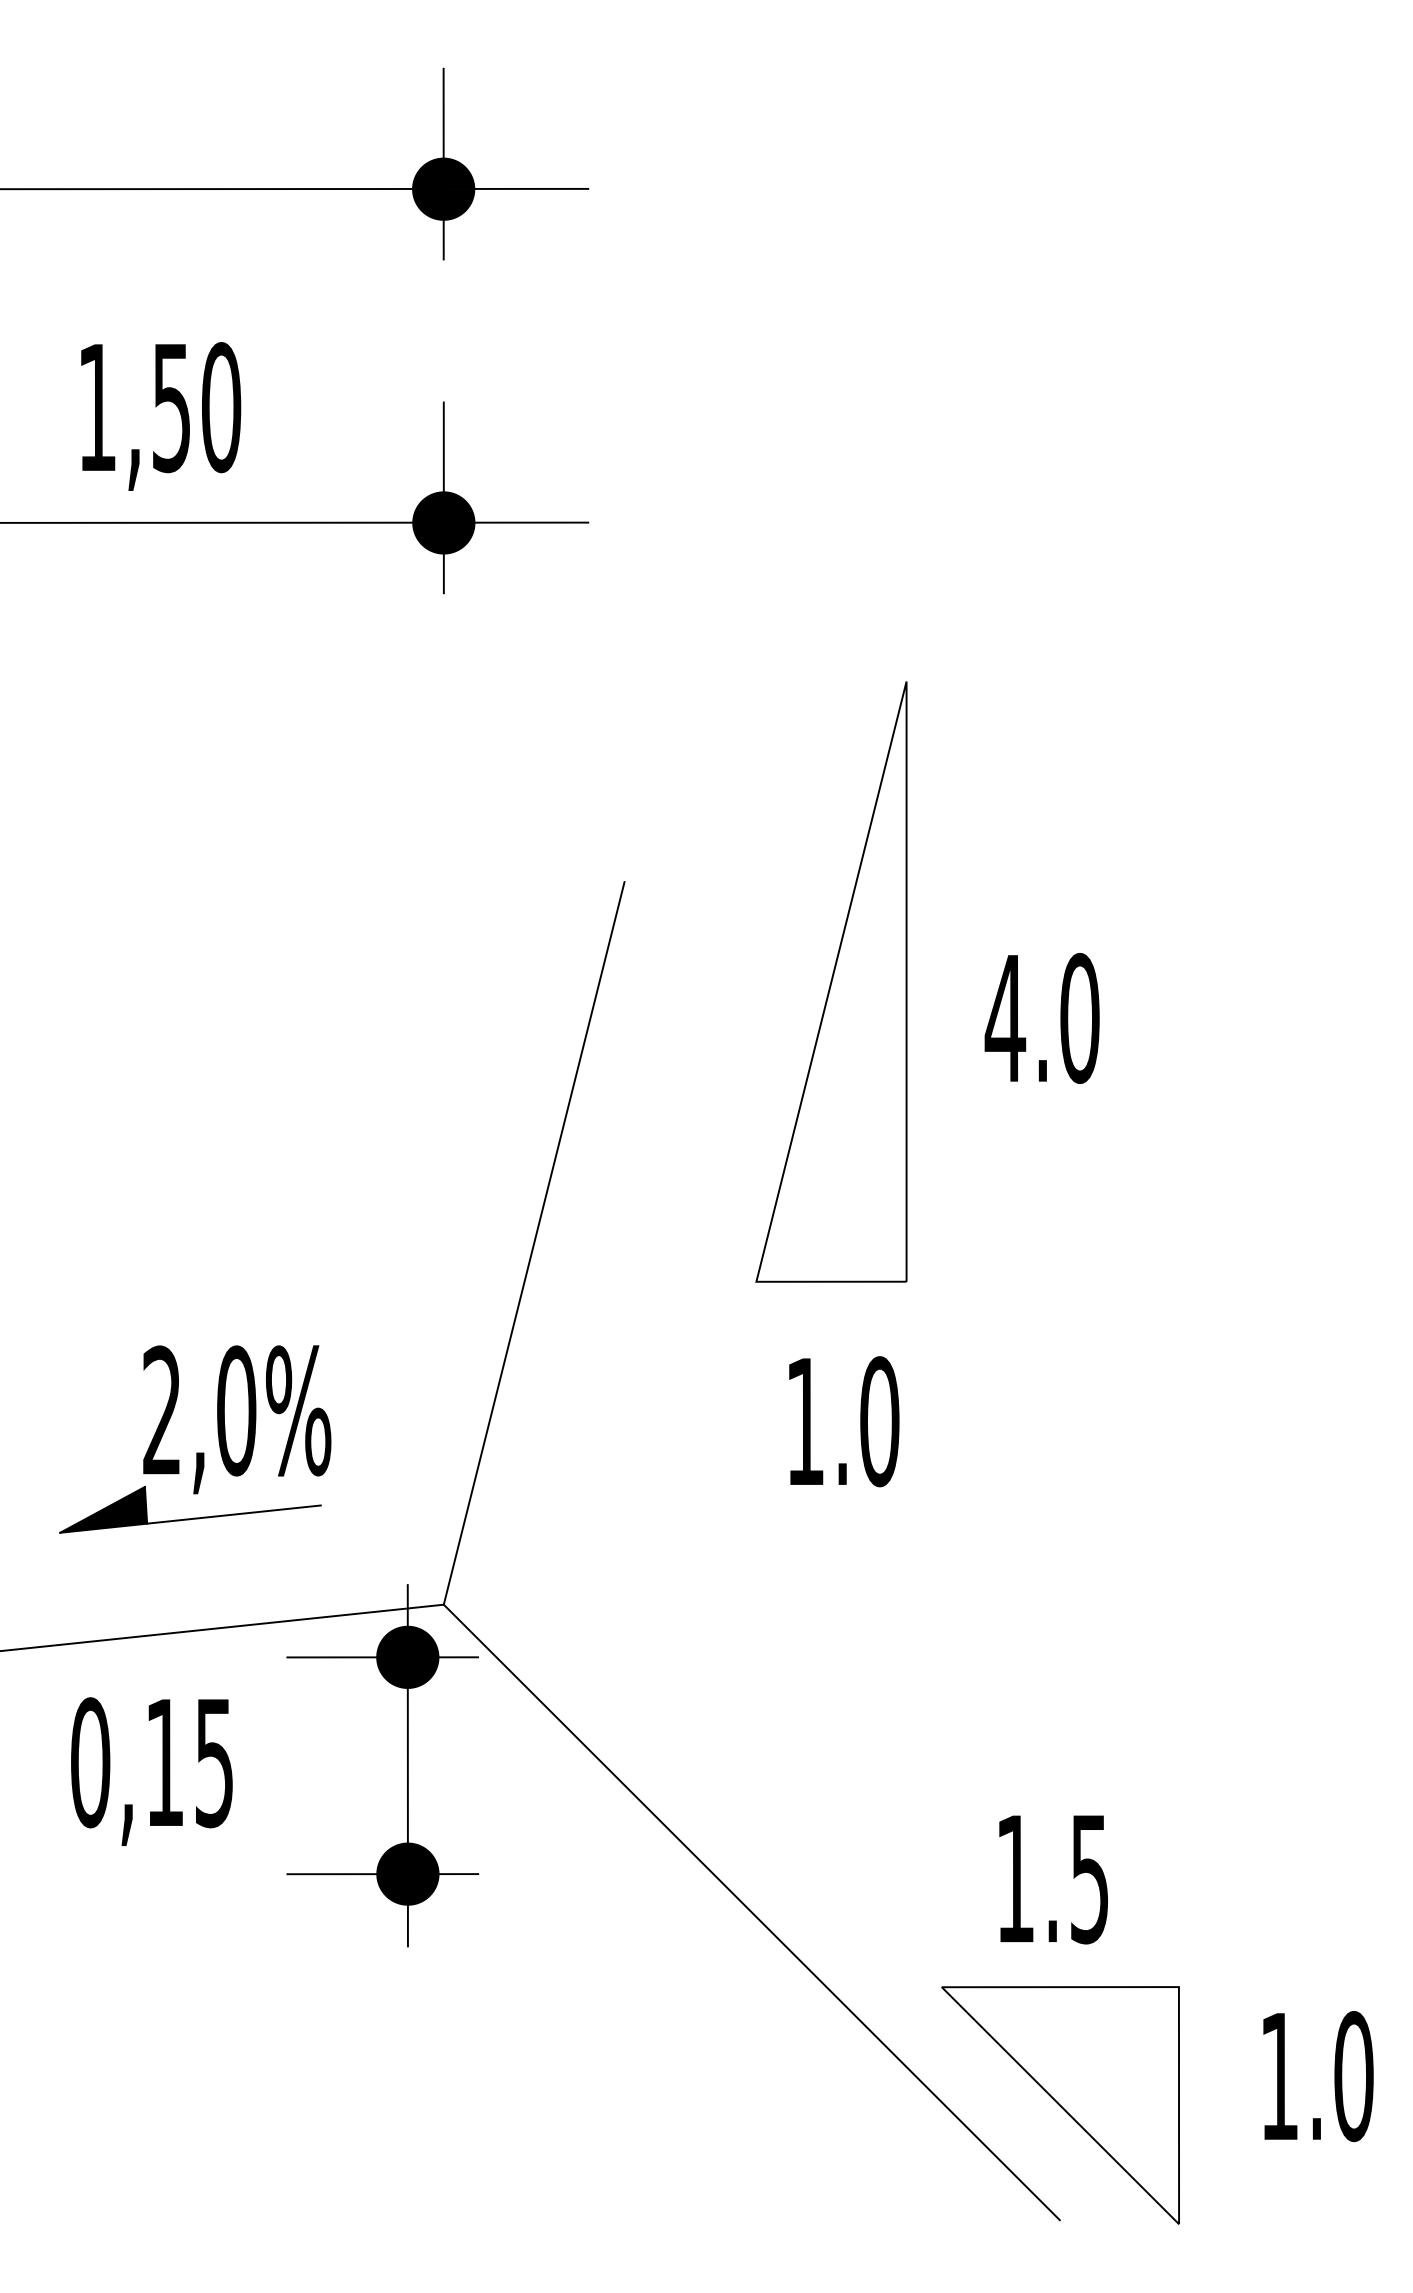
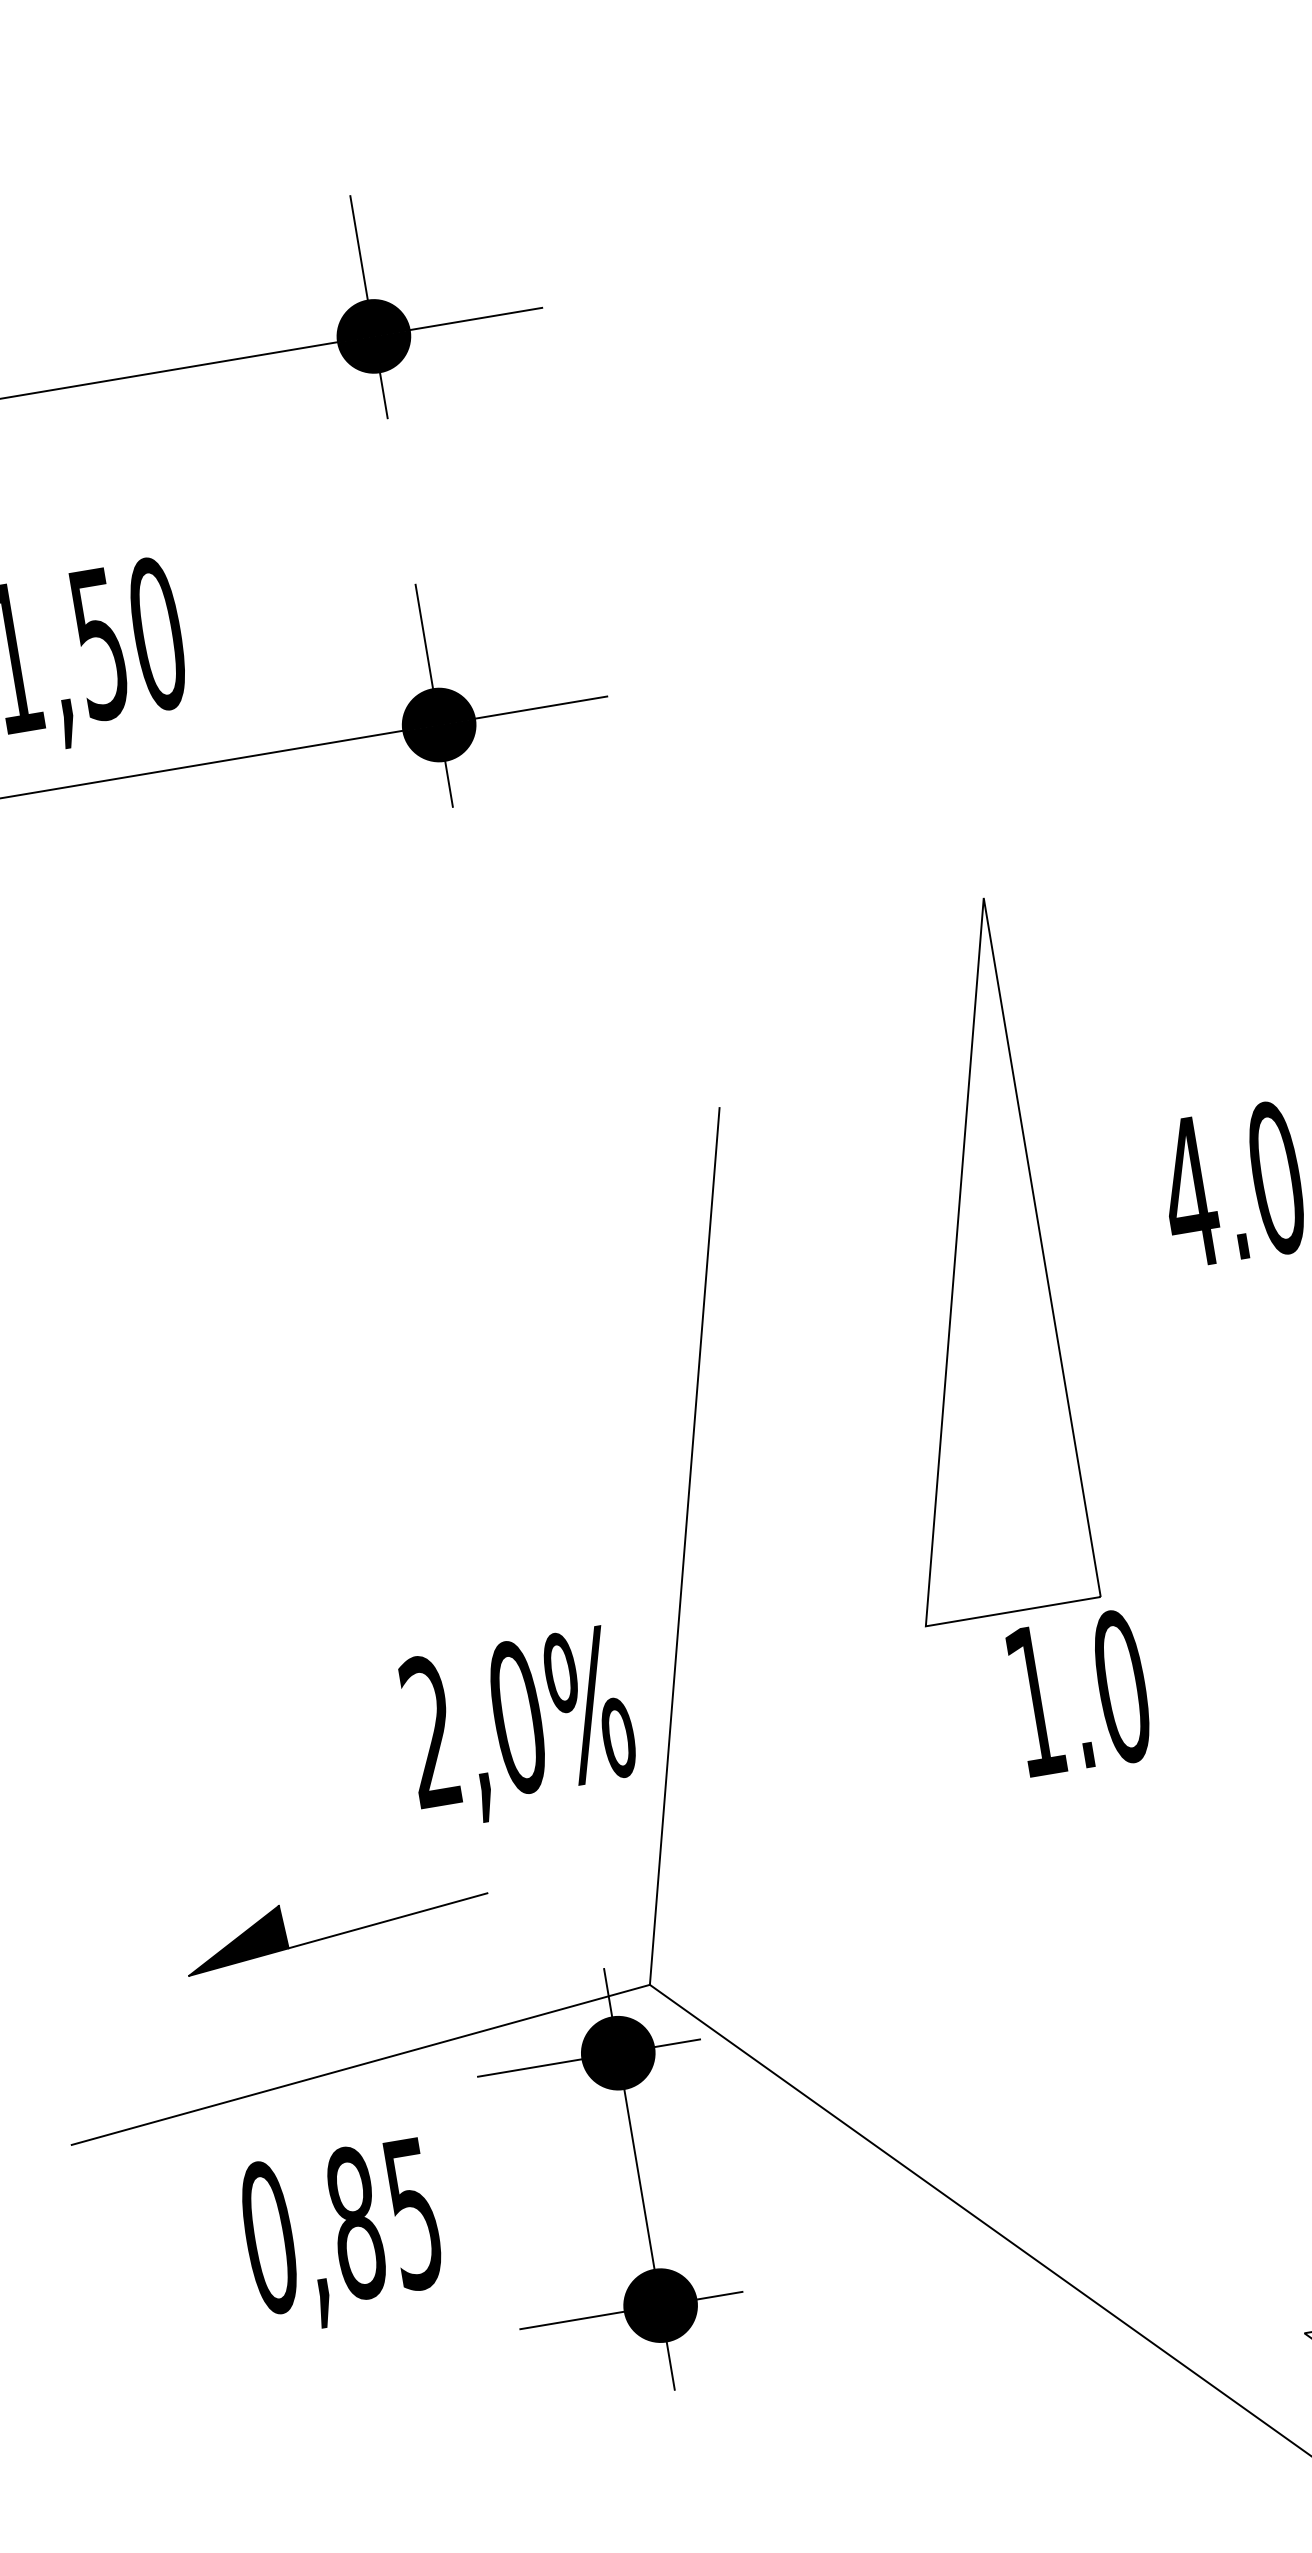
part: (831, 981) -> (954, 1261), moved
text: (237, 1419) -> (520, 1727), moved
text: (164, 1762) -> (355, 2223), 0,15 -> 0,85

